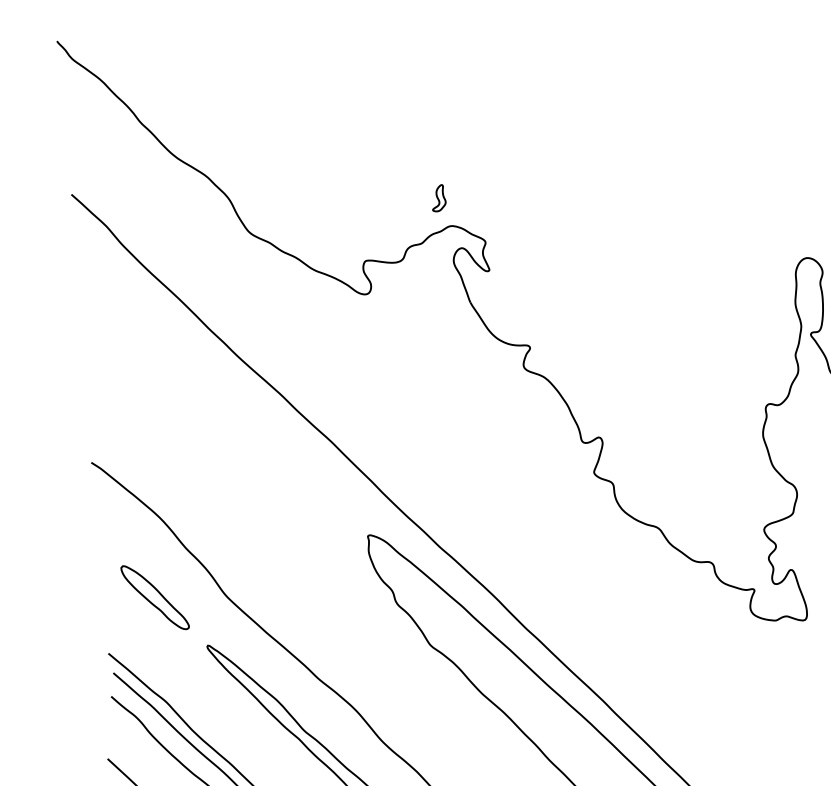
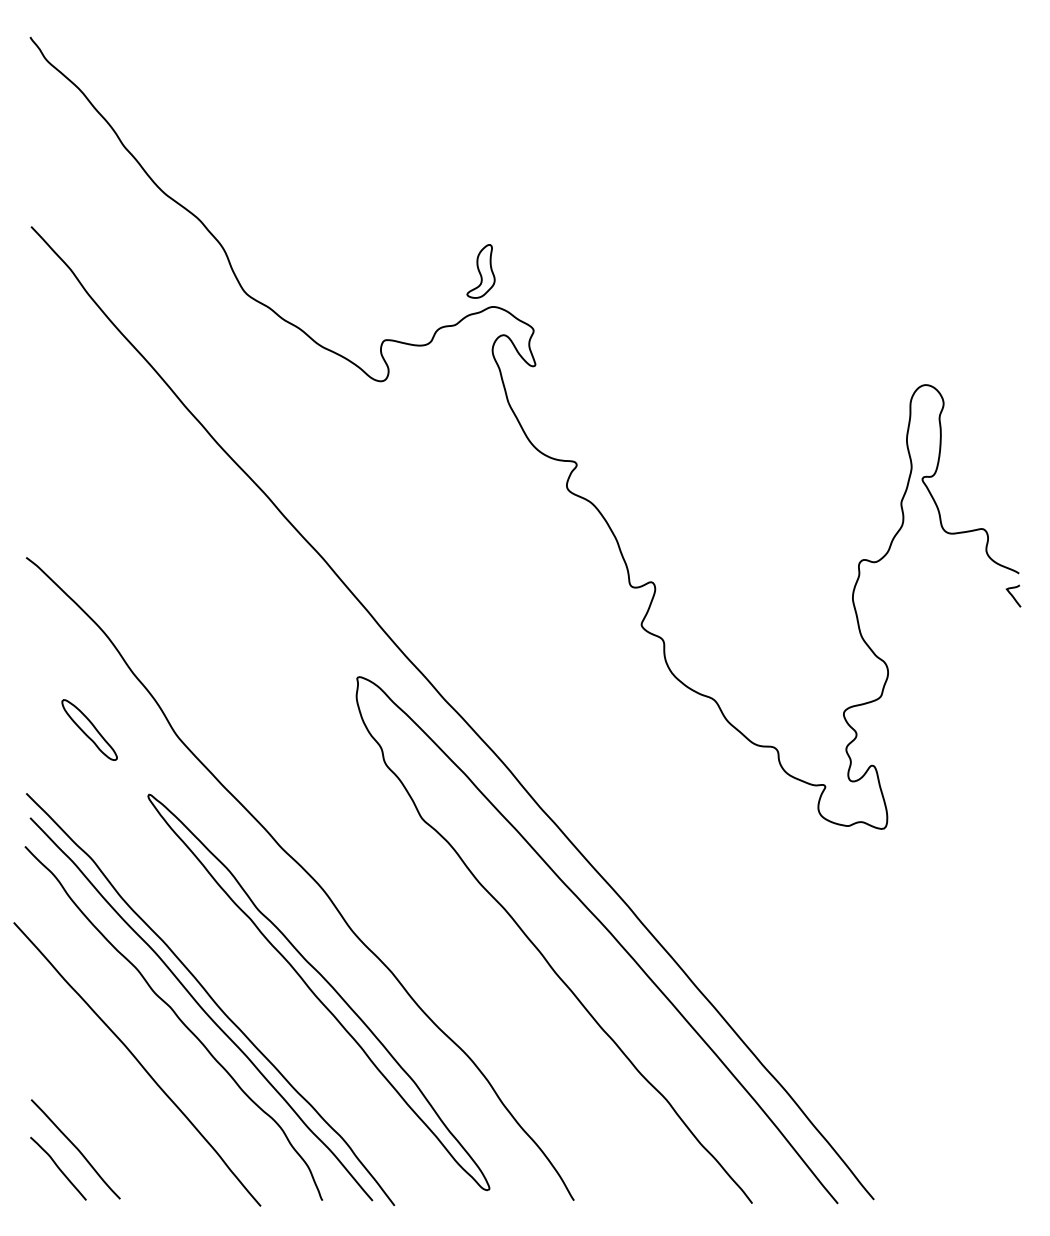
part: (438, 198) -> (480, 271), size x1.67
part: (154, 597) -> (89, 729), size x0.71

